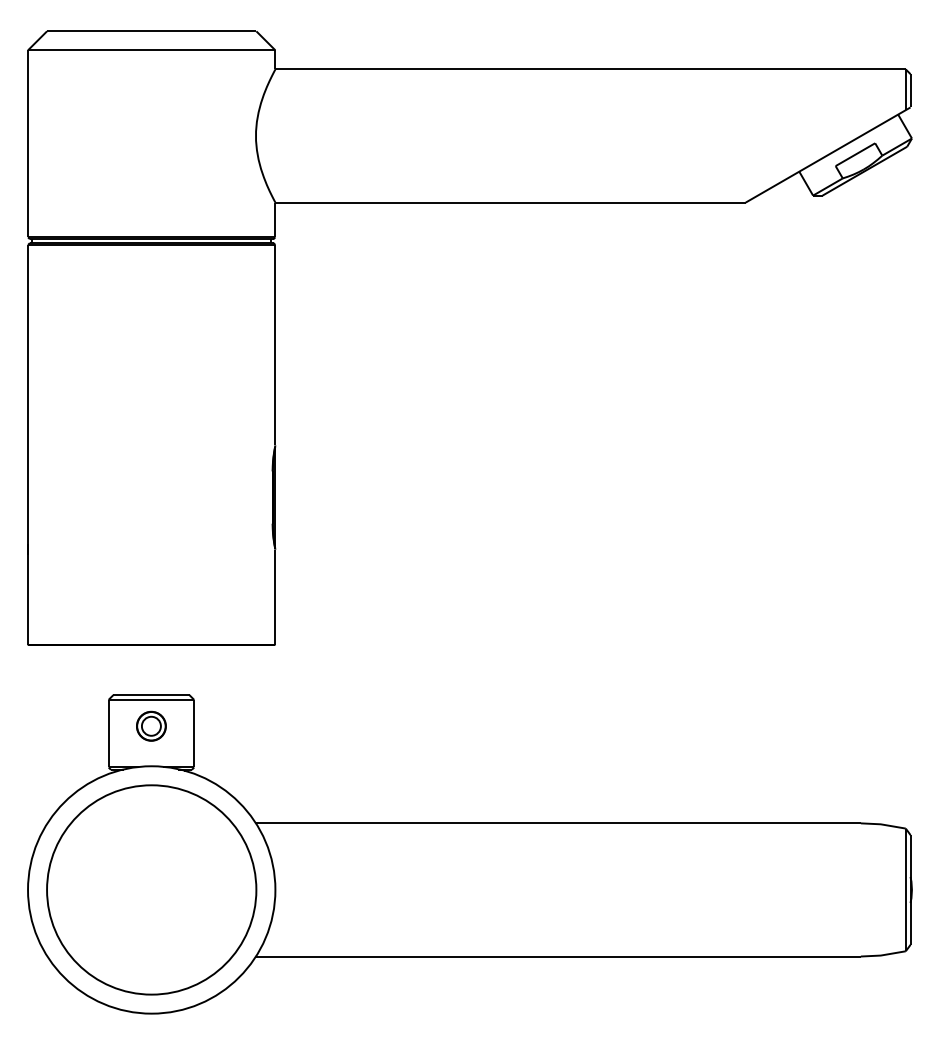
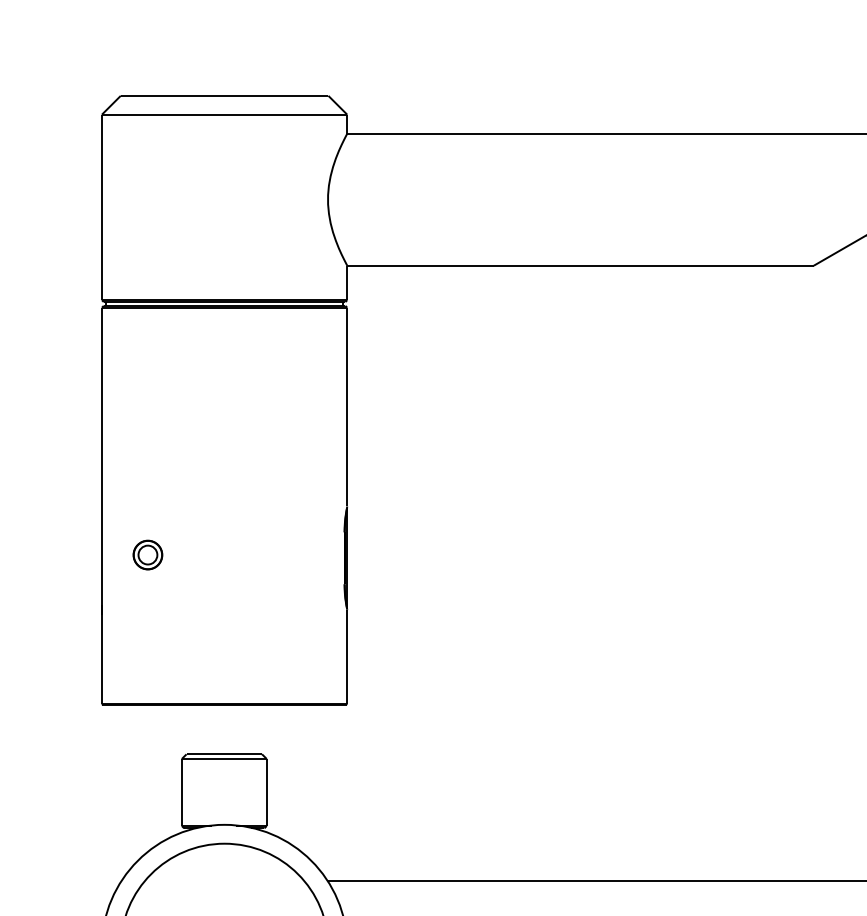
part: (151, 725) -> (148, 554), moved

